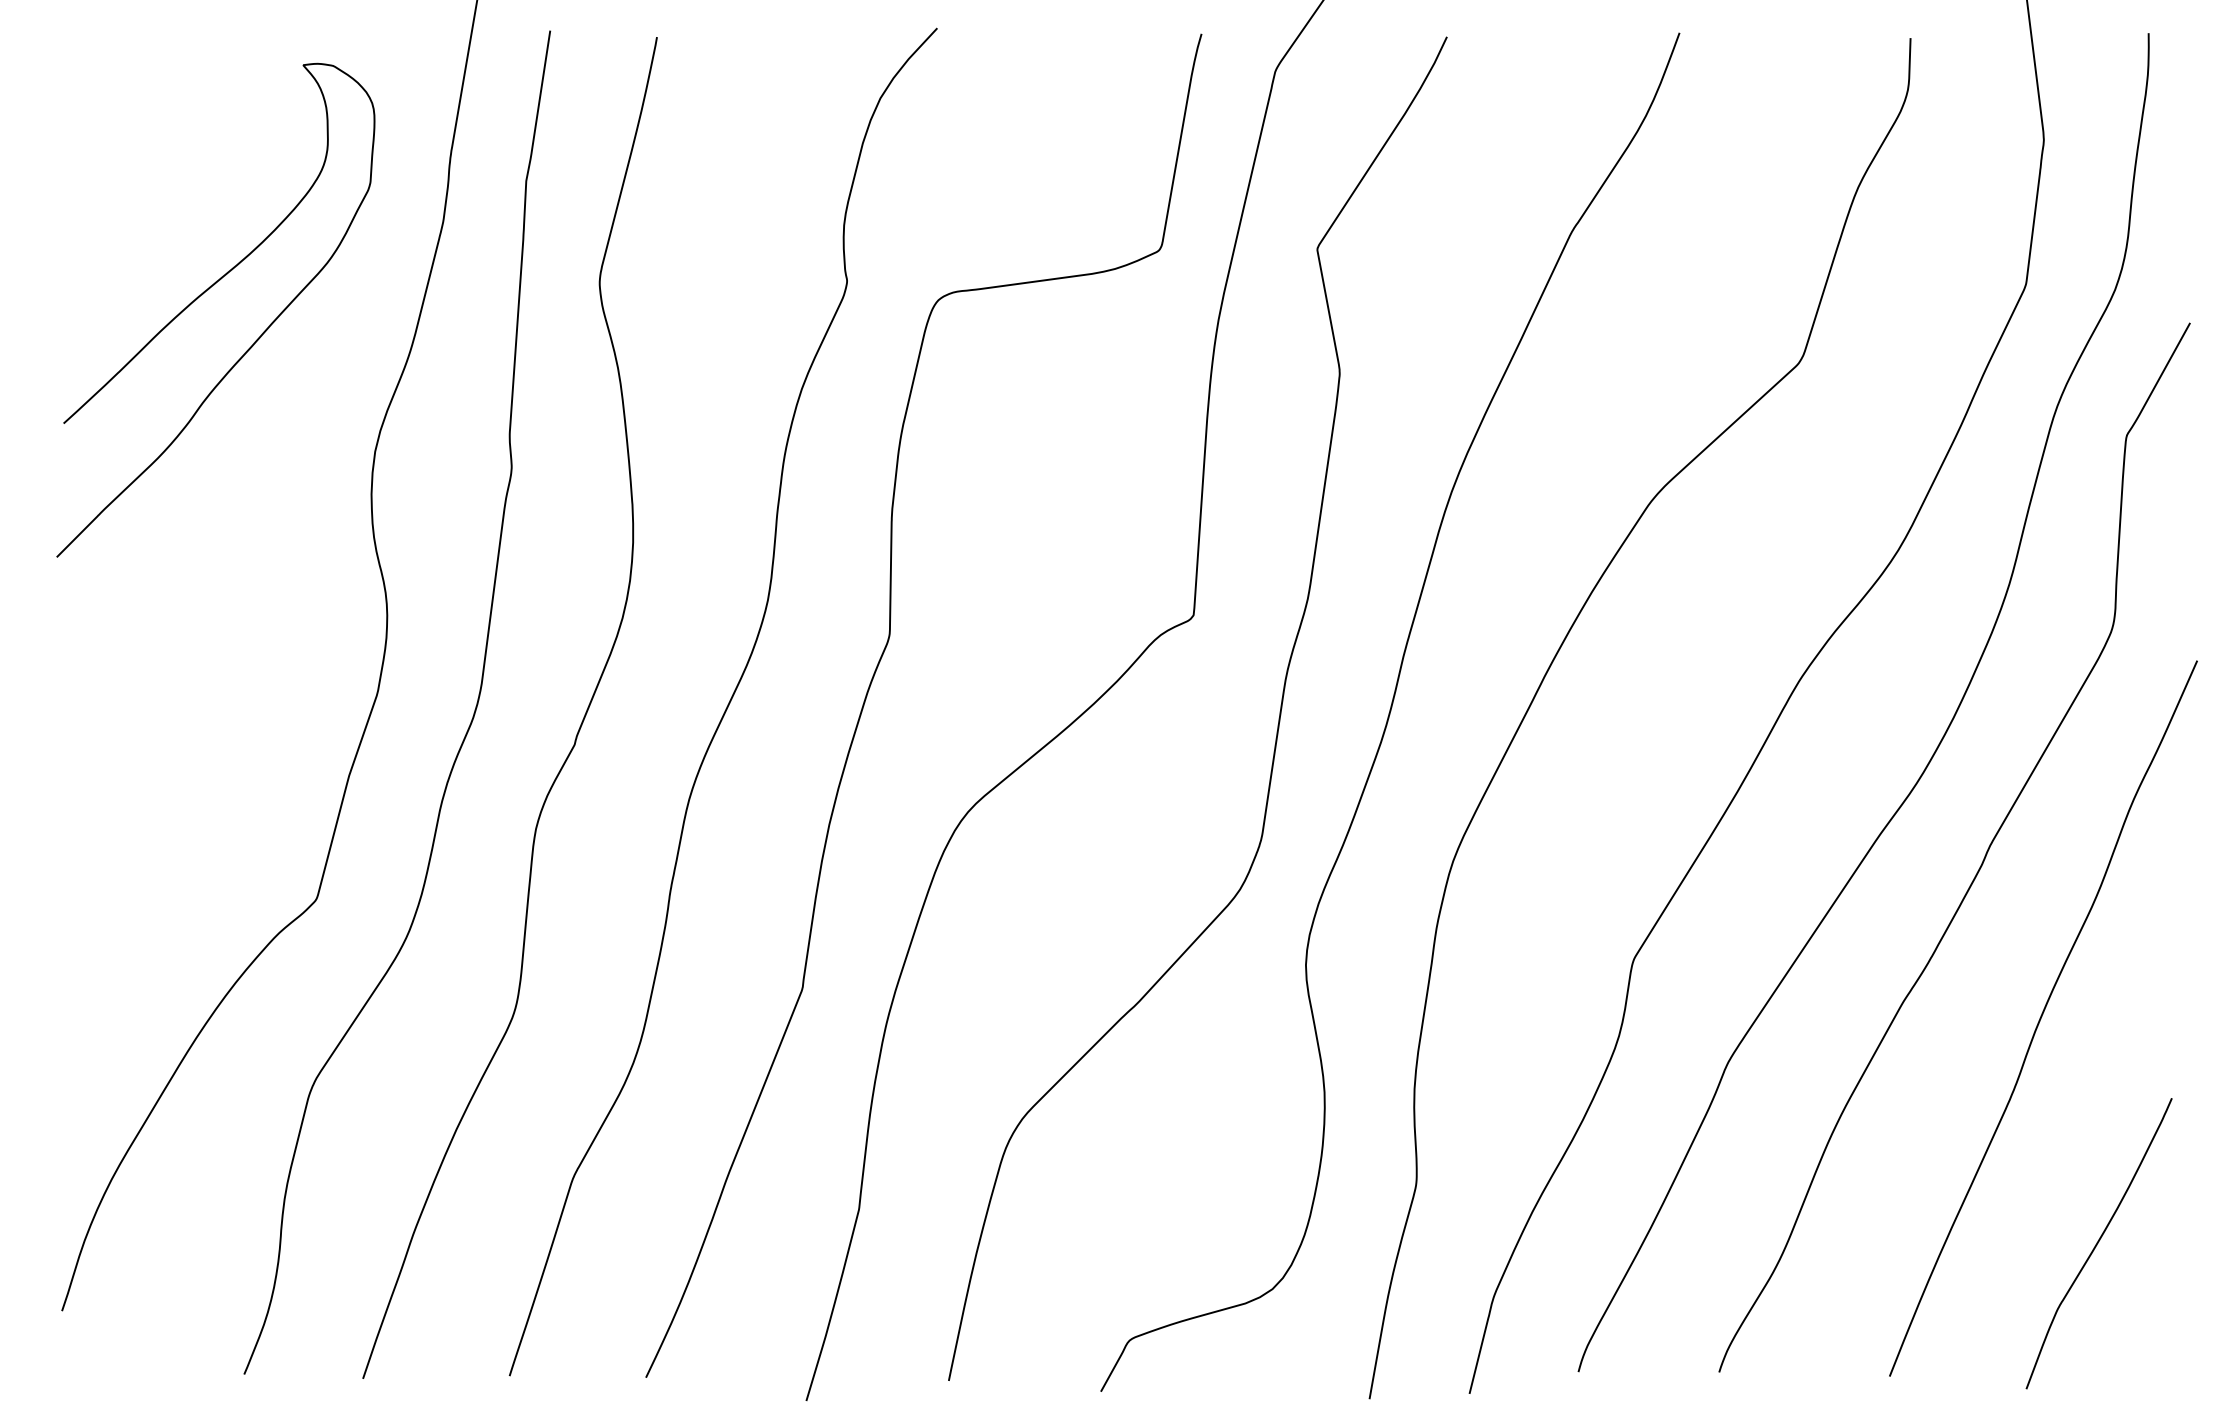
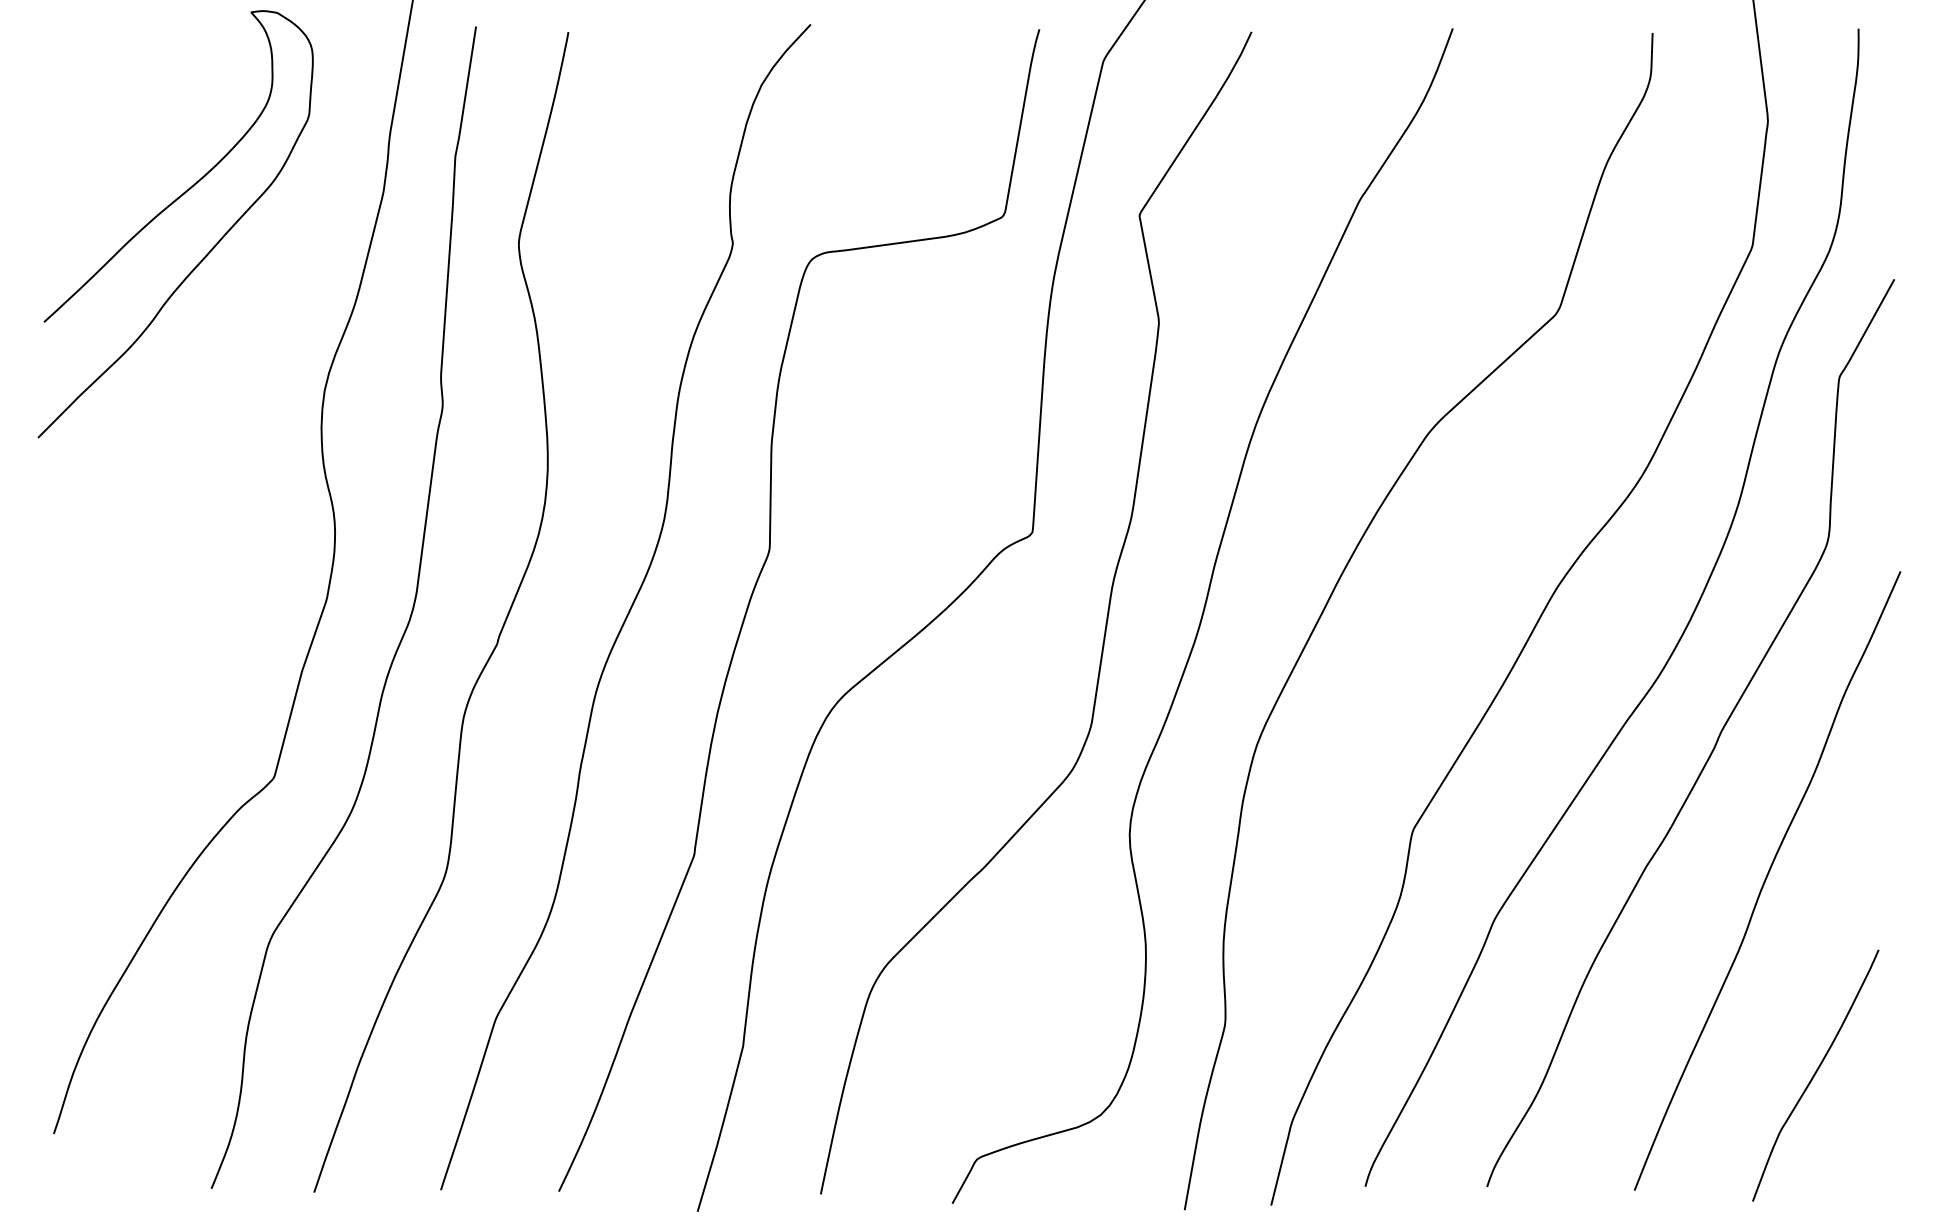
curve: (202, 295) -> (164, 211), moved

